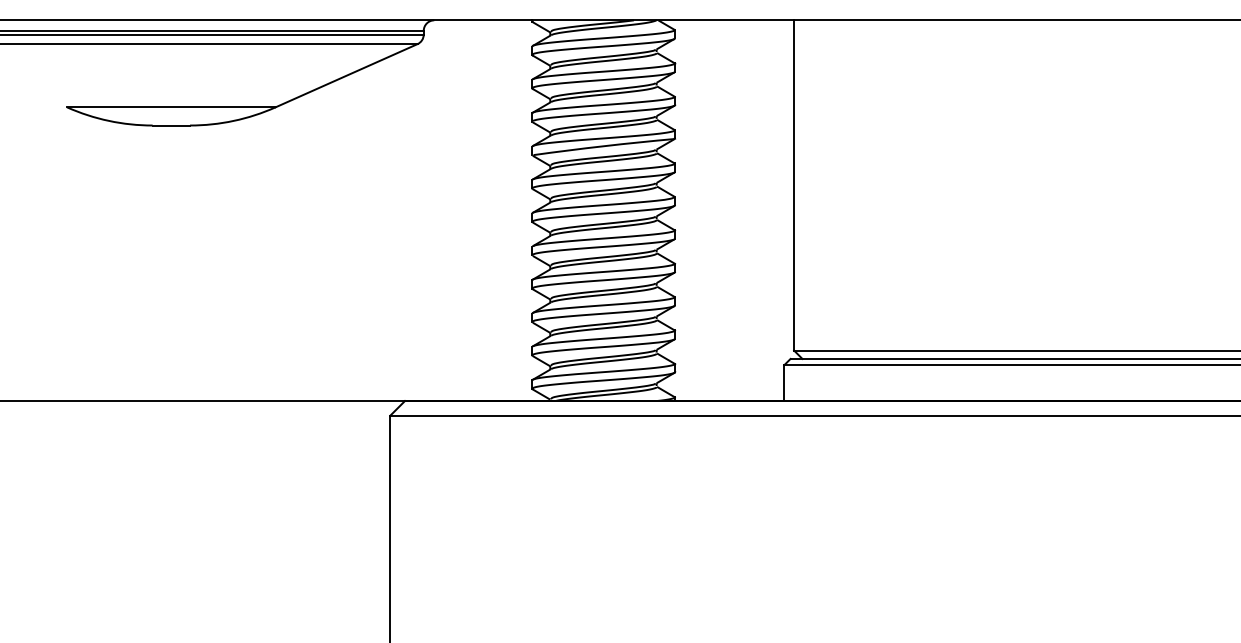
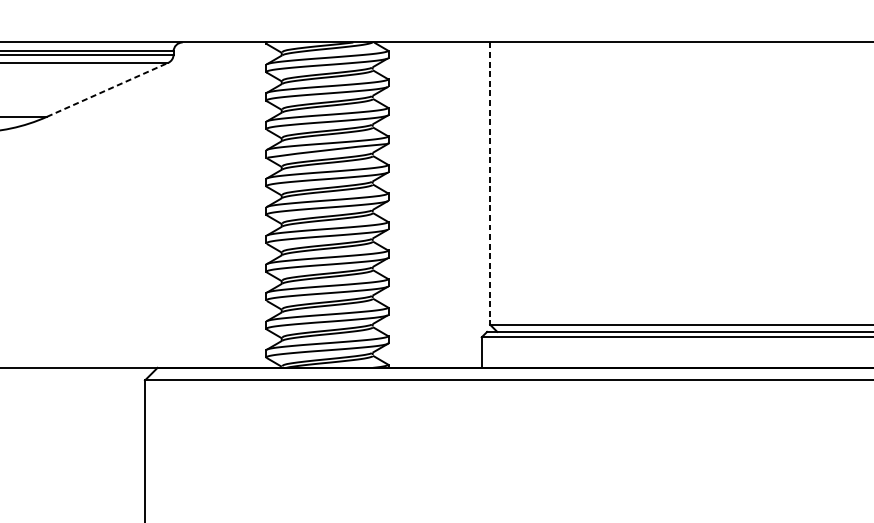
line: (346, 75) -> (107, 89), solid -> dashed
line: (794, 185) -> (490, 183), solid -> dashed

